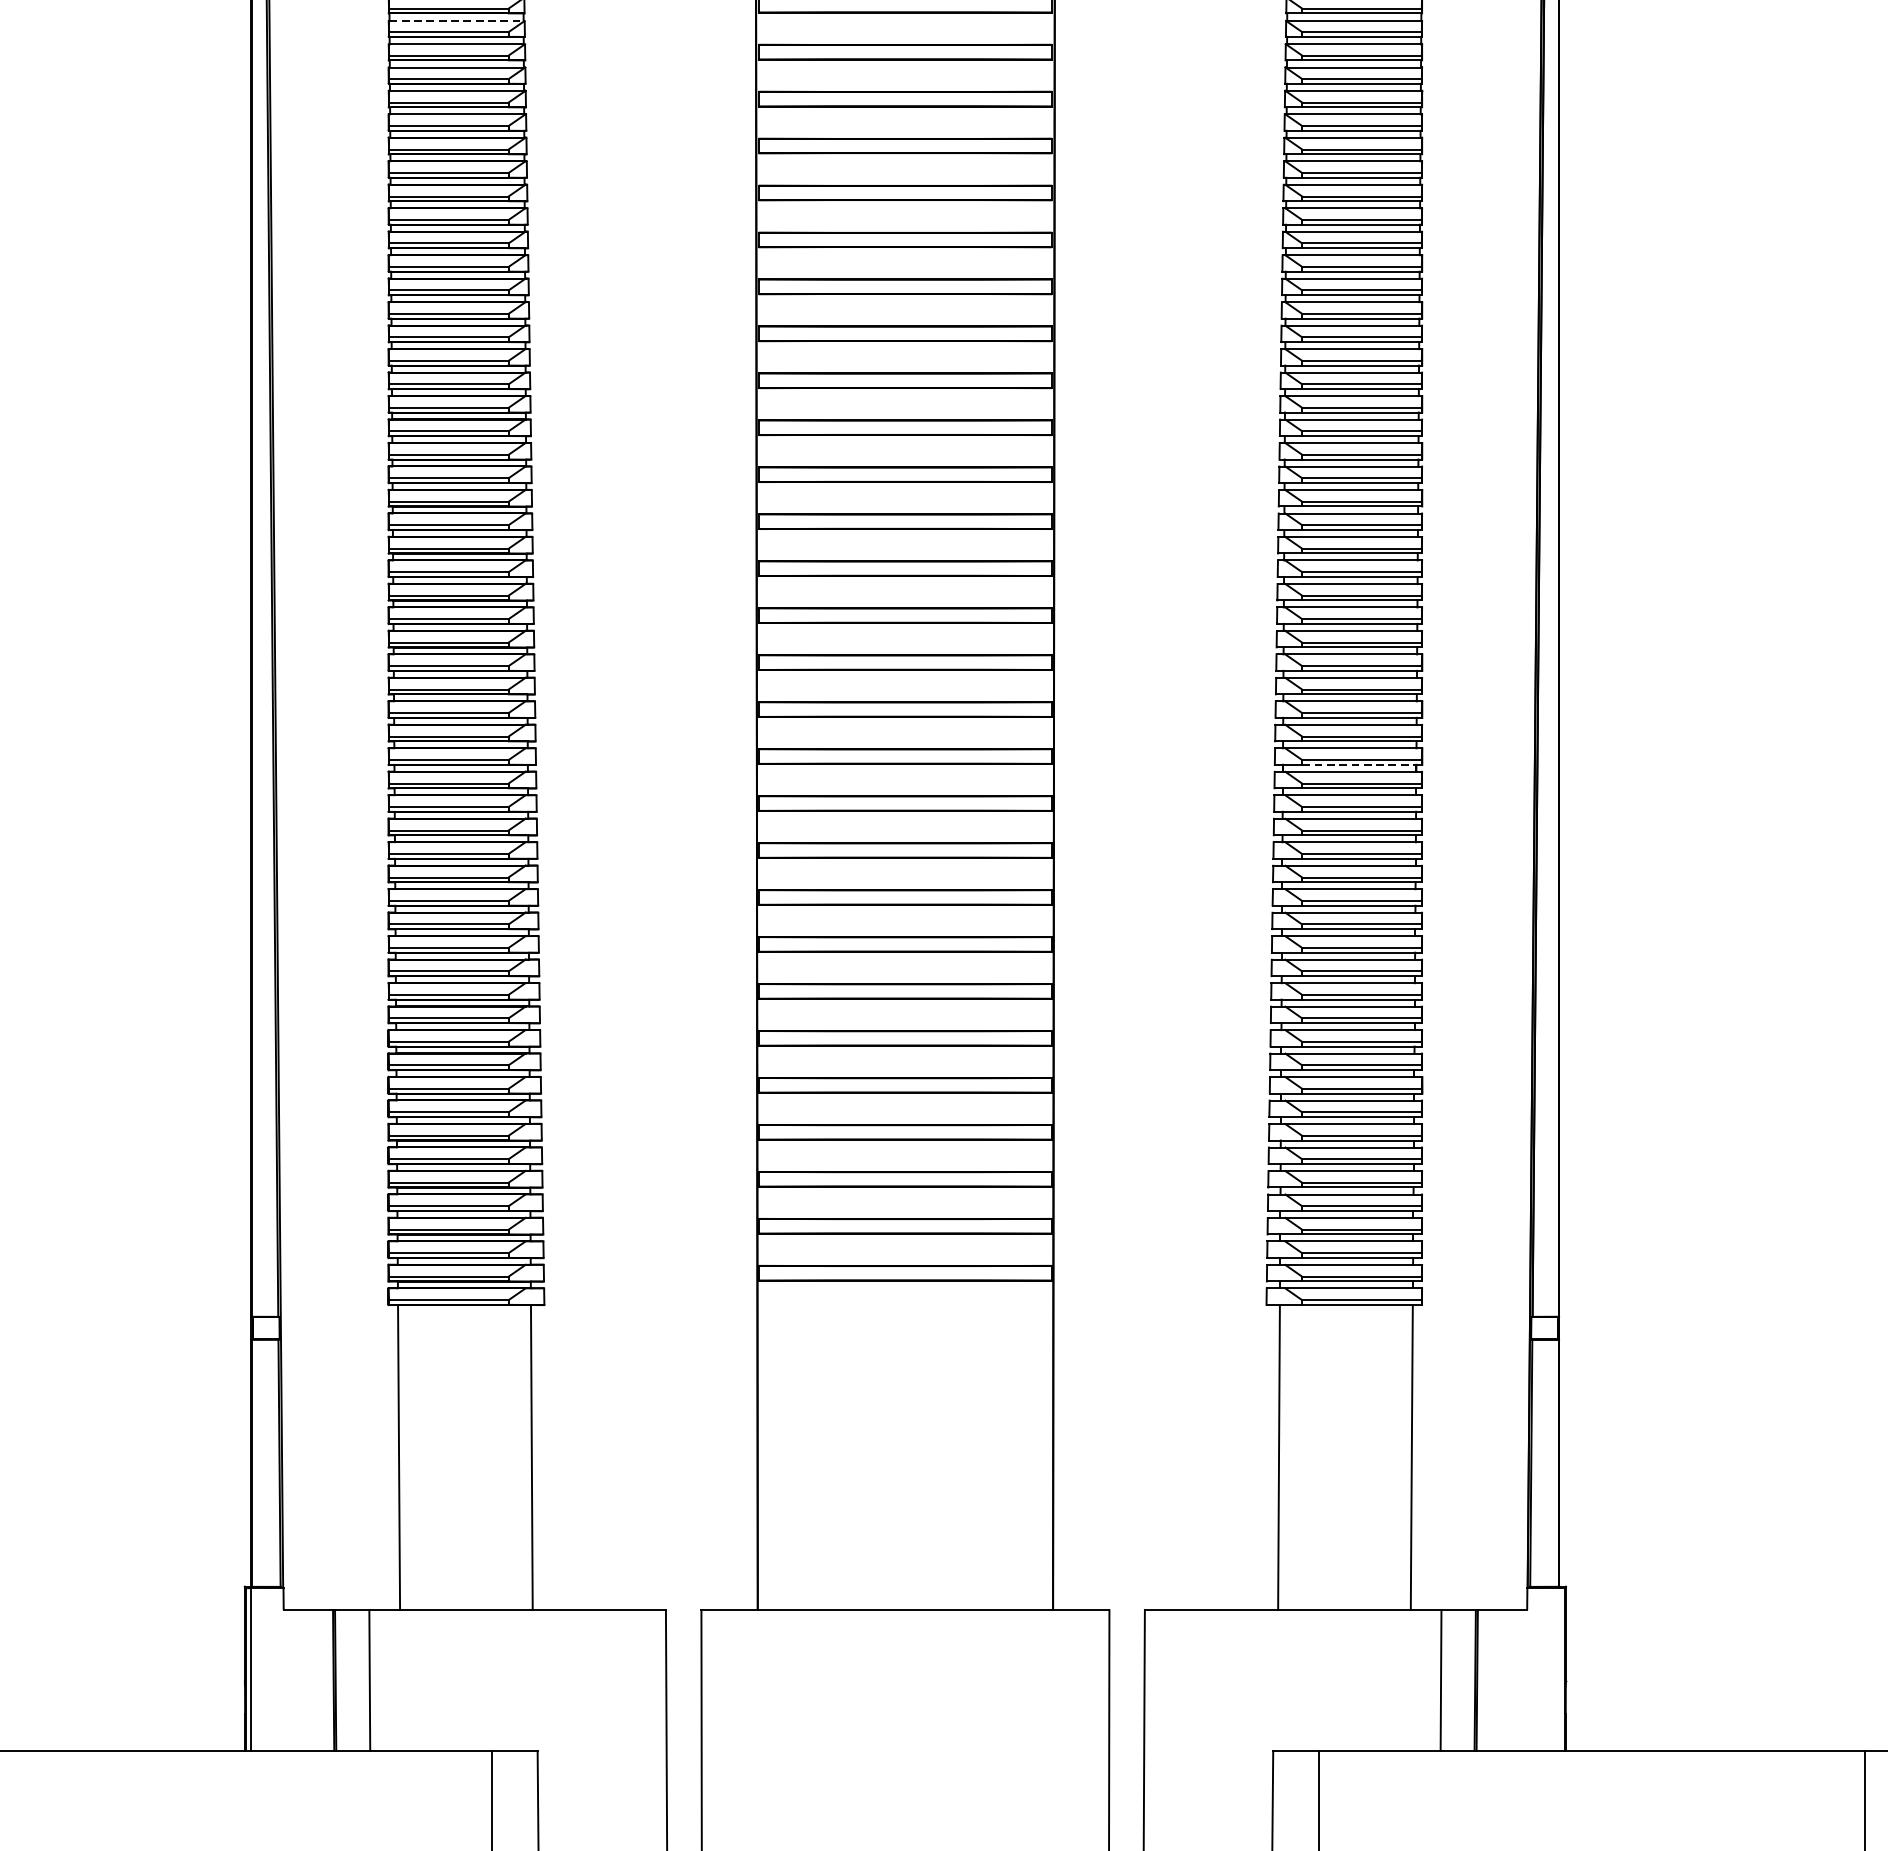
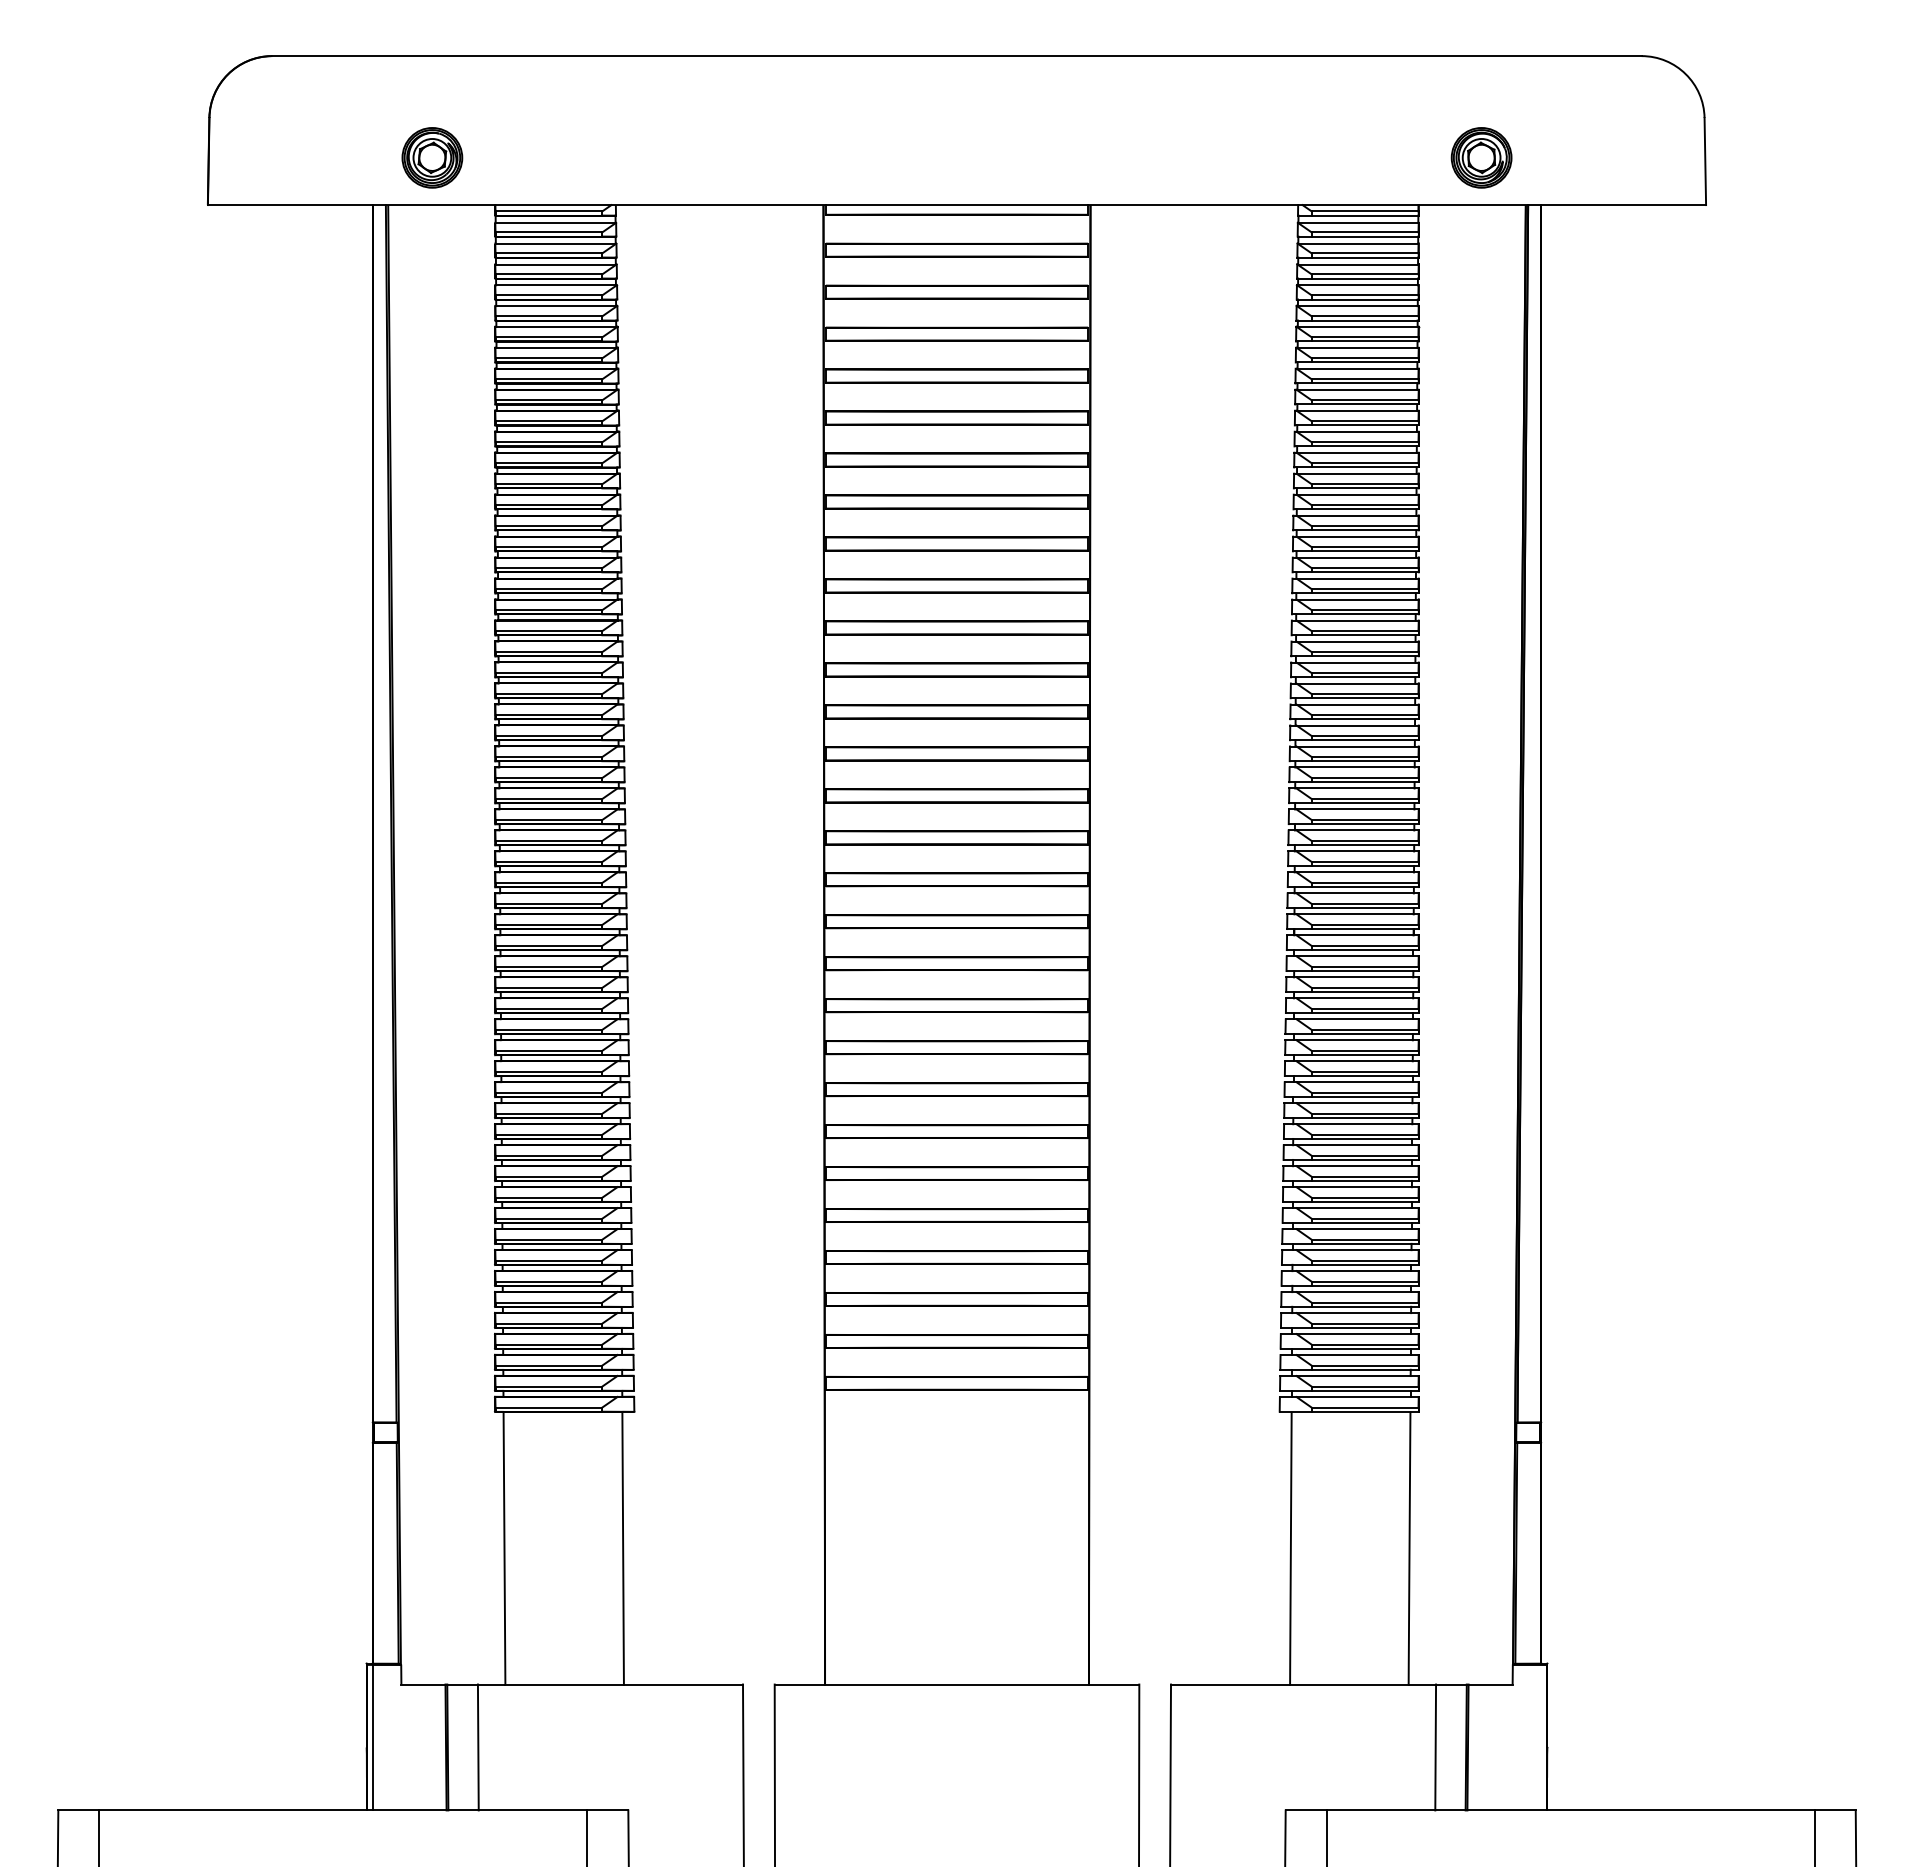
line: (456, 21) -> (555, 264), dashed -> solid
line: (1362, 765) -> (1365, 929), dashed -> solid

